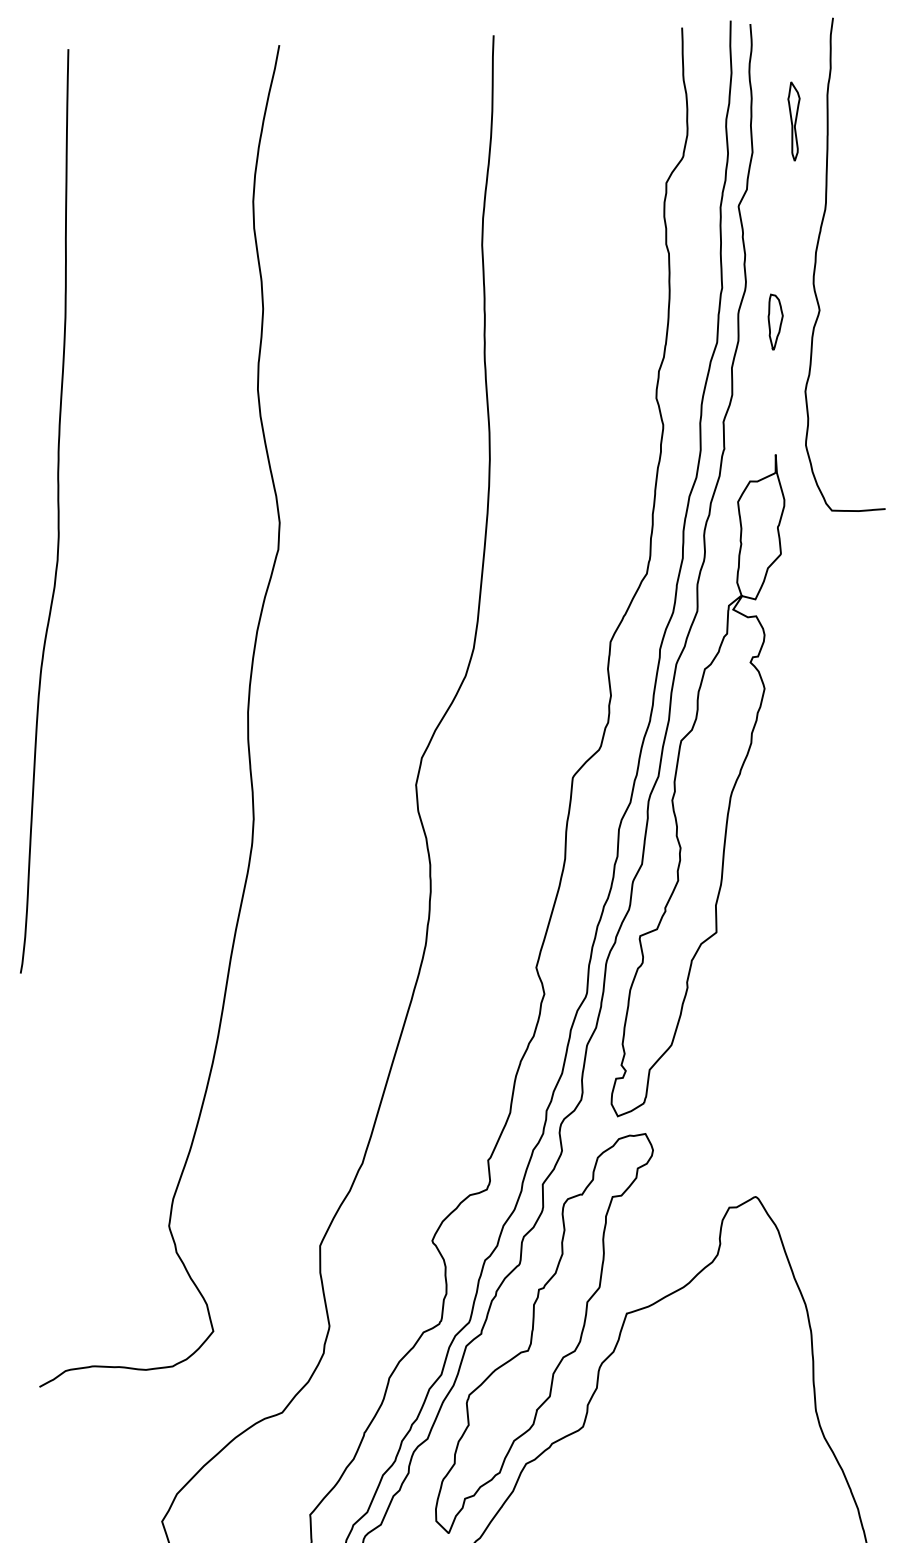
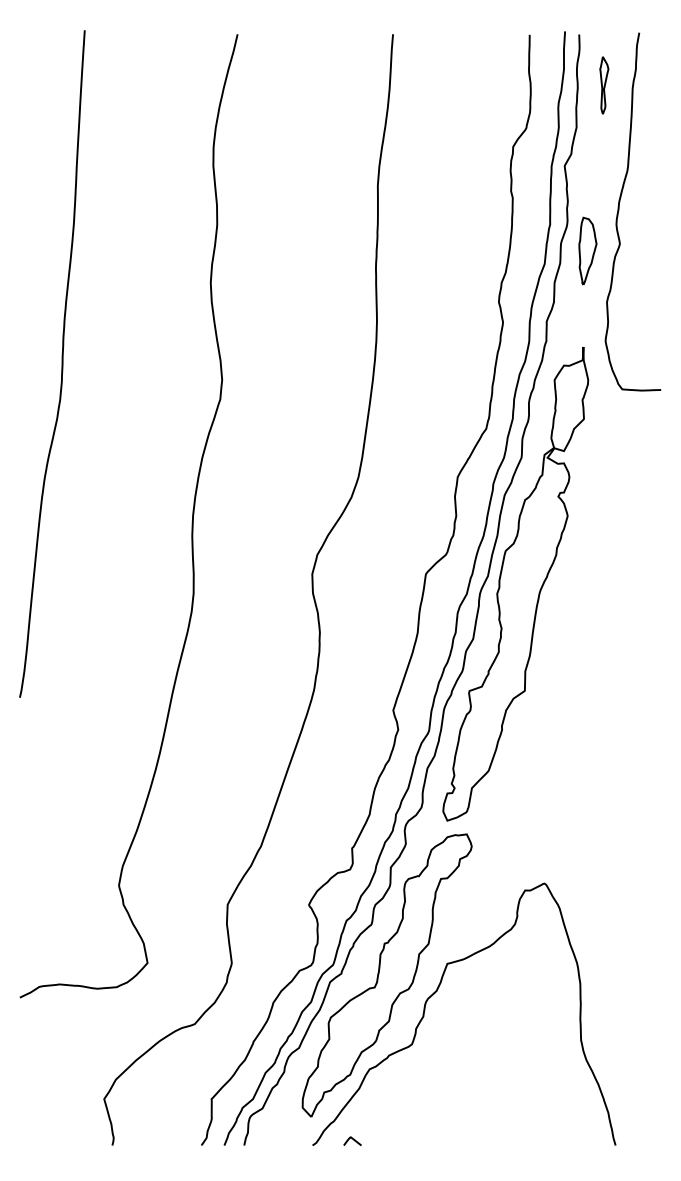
part: (795, 121) -> (604, 85), moved
part: (775, 321) -> (587, 250), size x1.67

